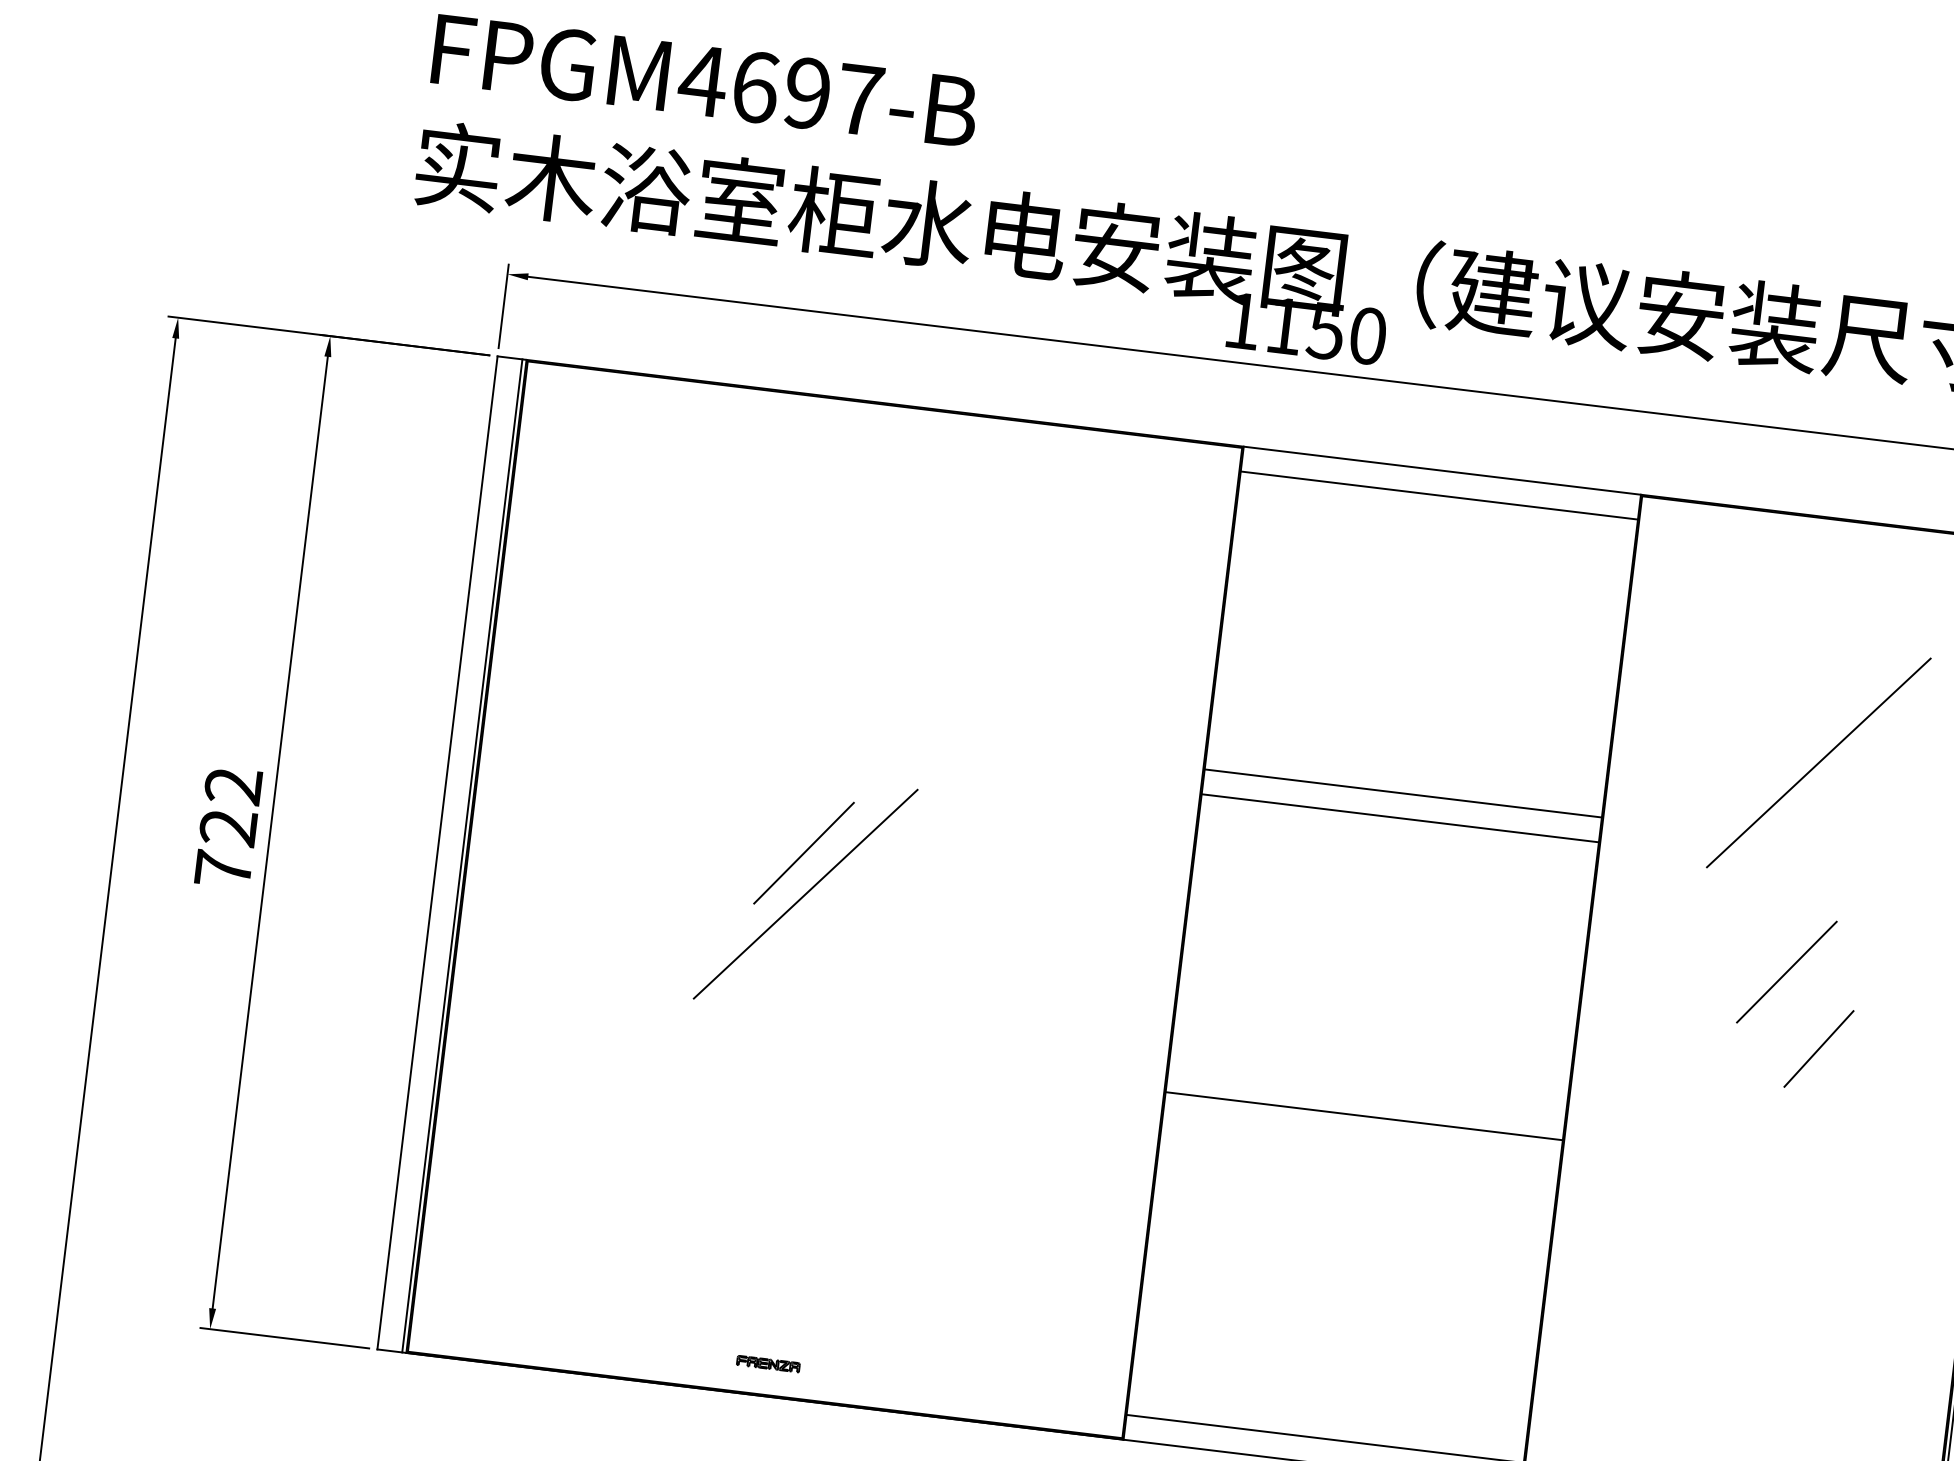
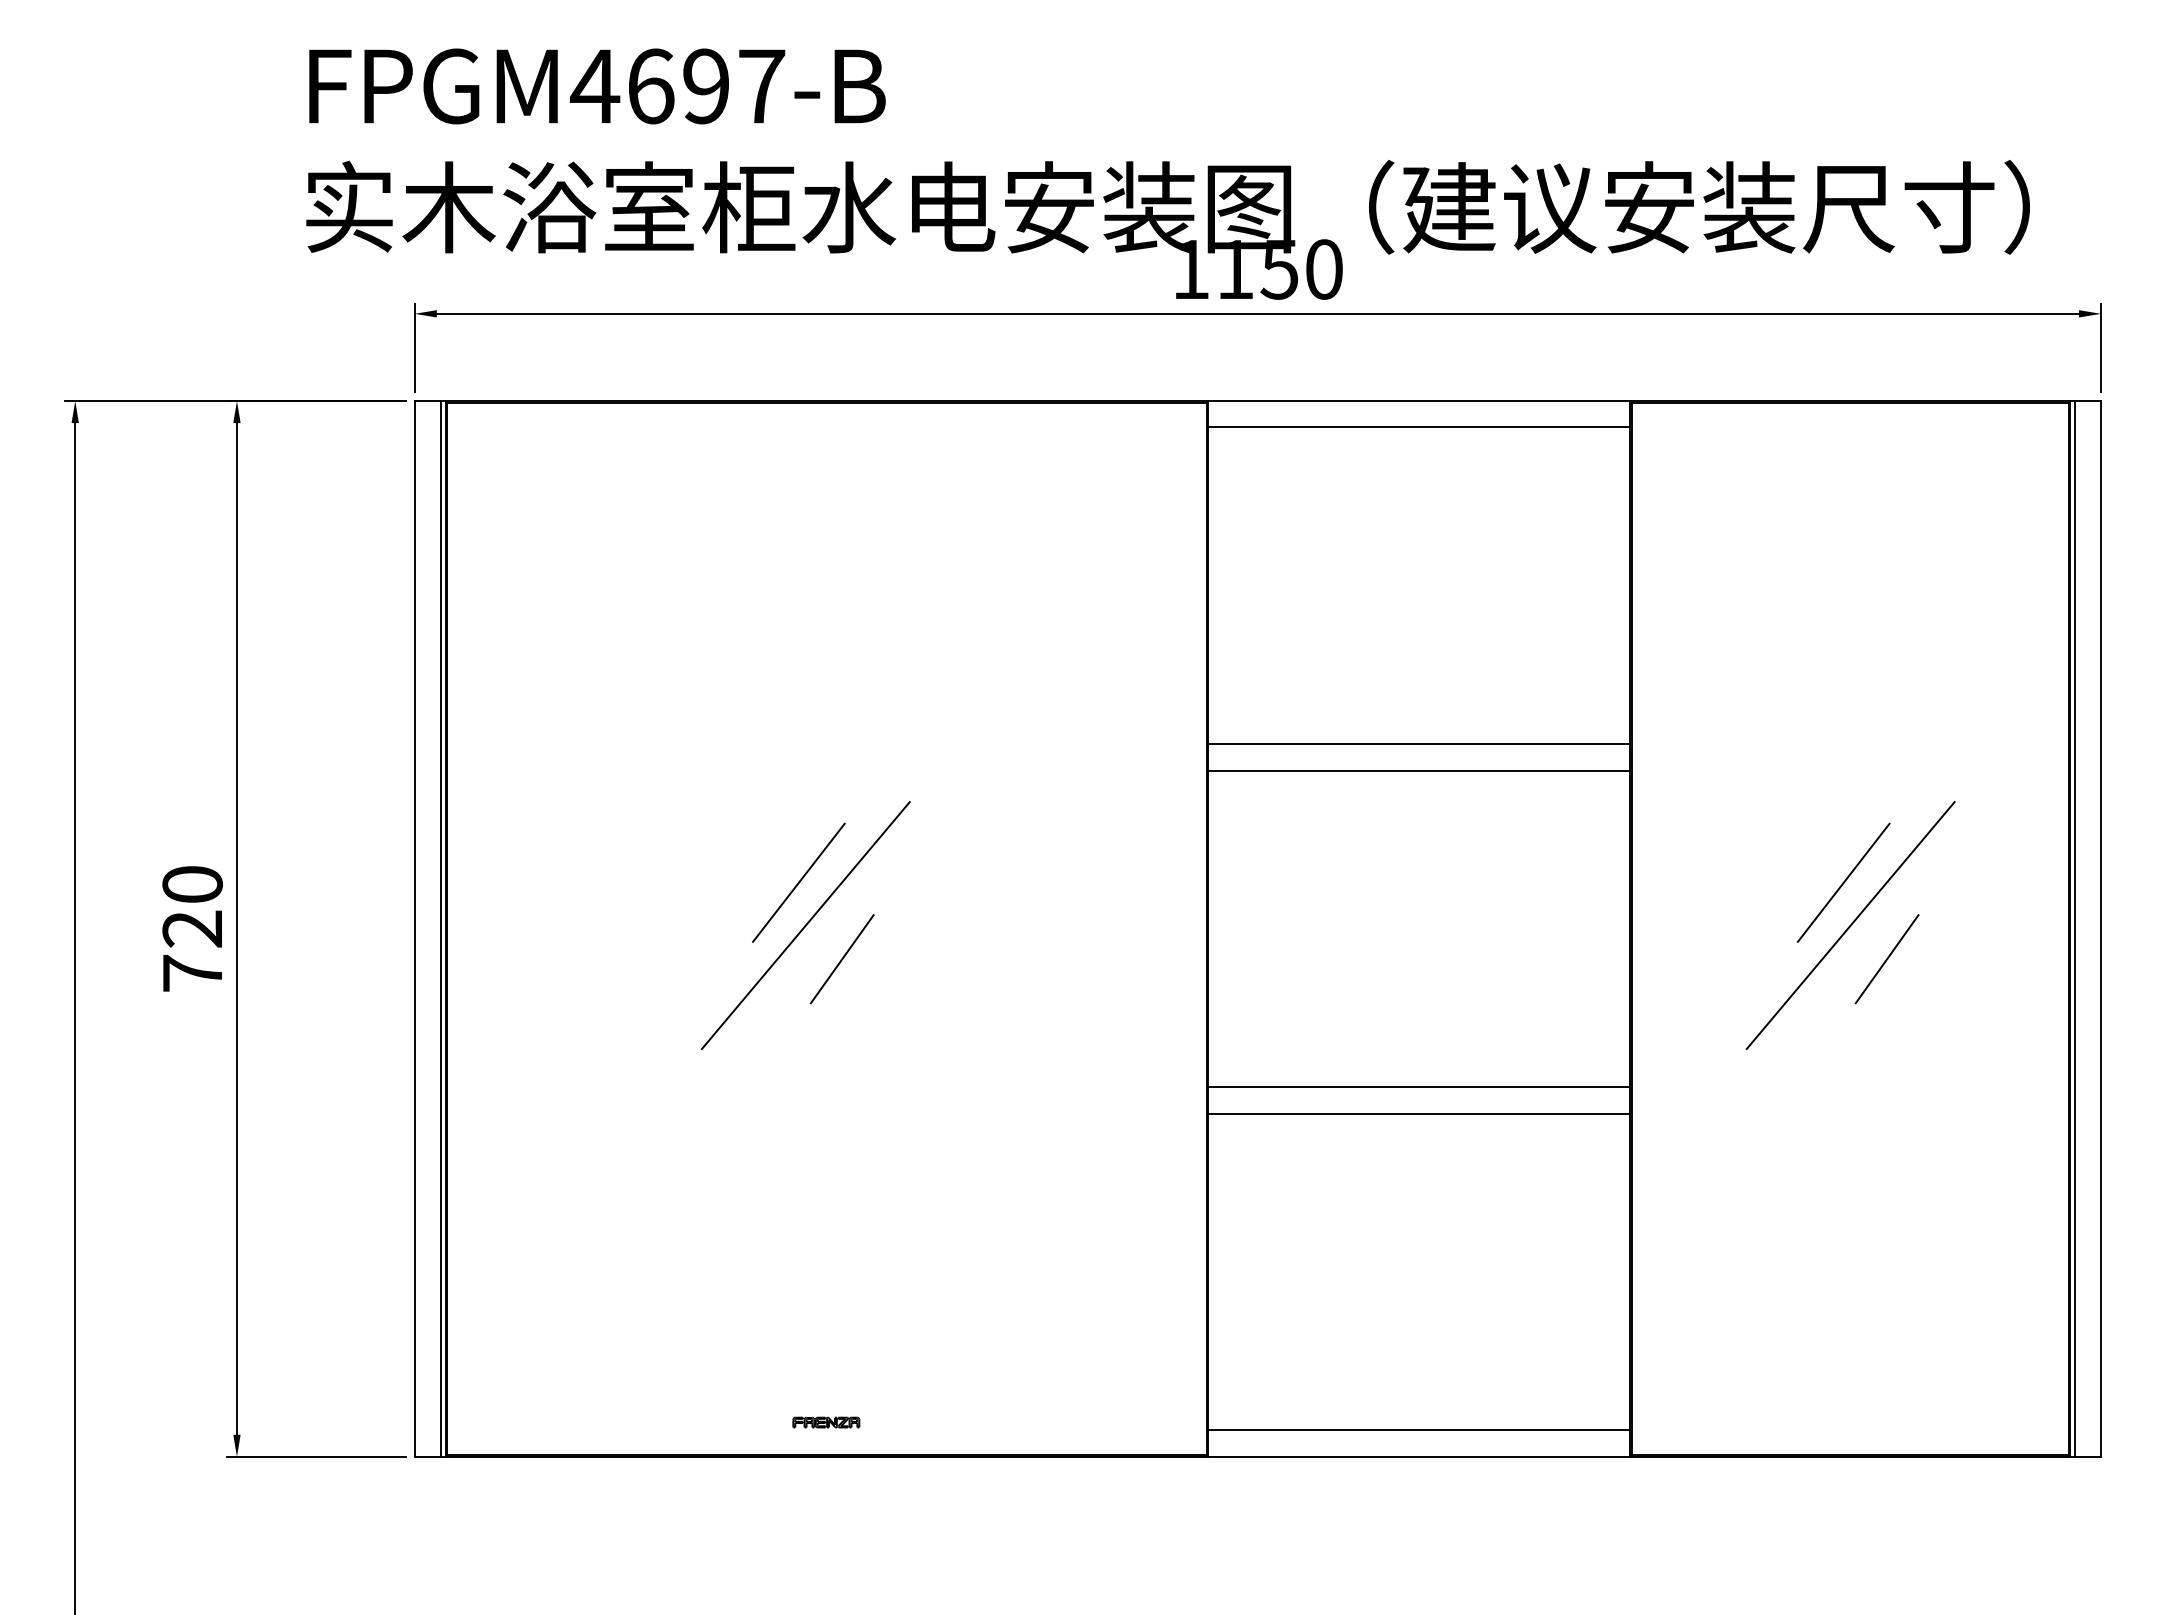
line: (1818, 762) -> (1850, 925), moved
text: (233, 785) -> (192, 884), 722 -> 720
line: (835, 930) -> (841, 959), added
line: (1361, 1140) -> (1419, 1113), added

